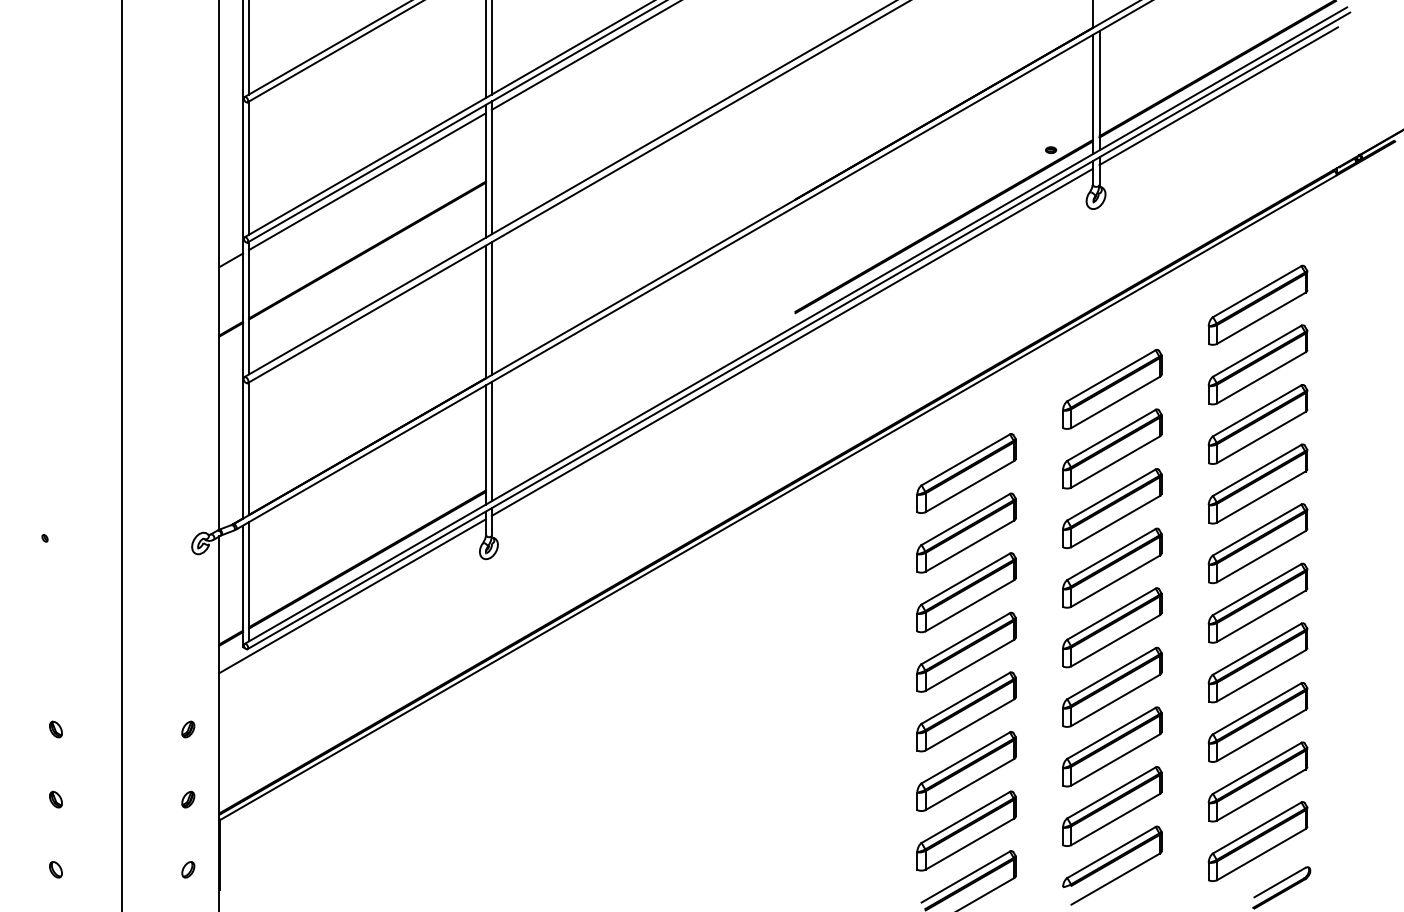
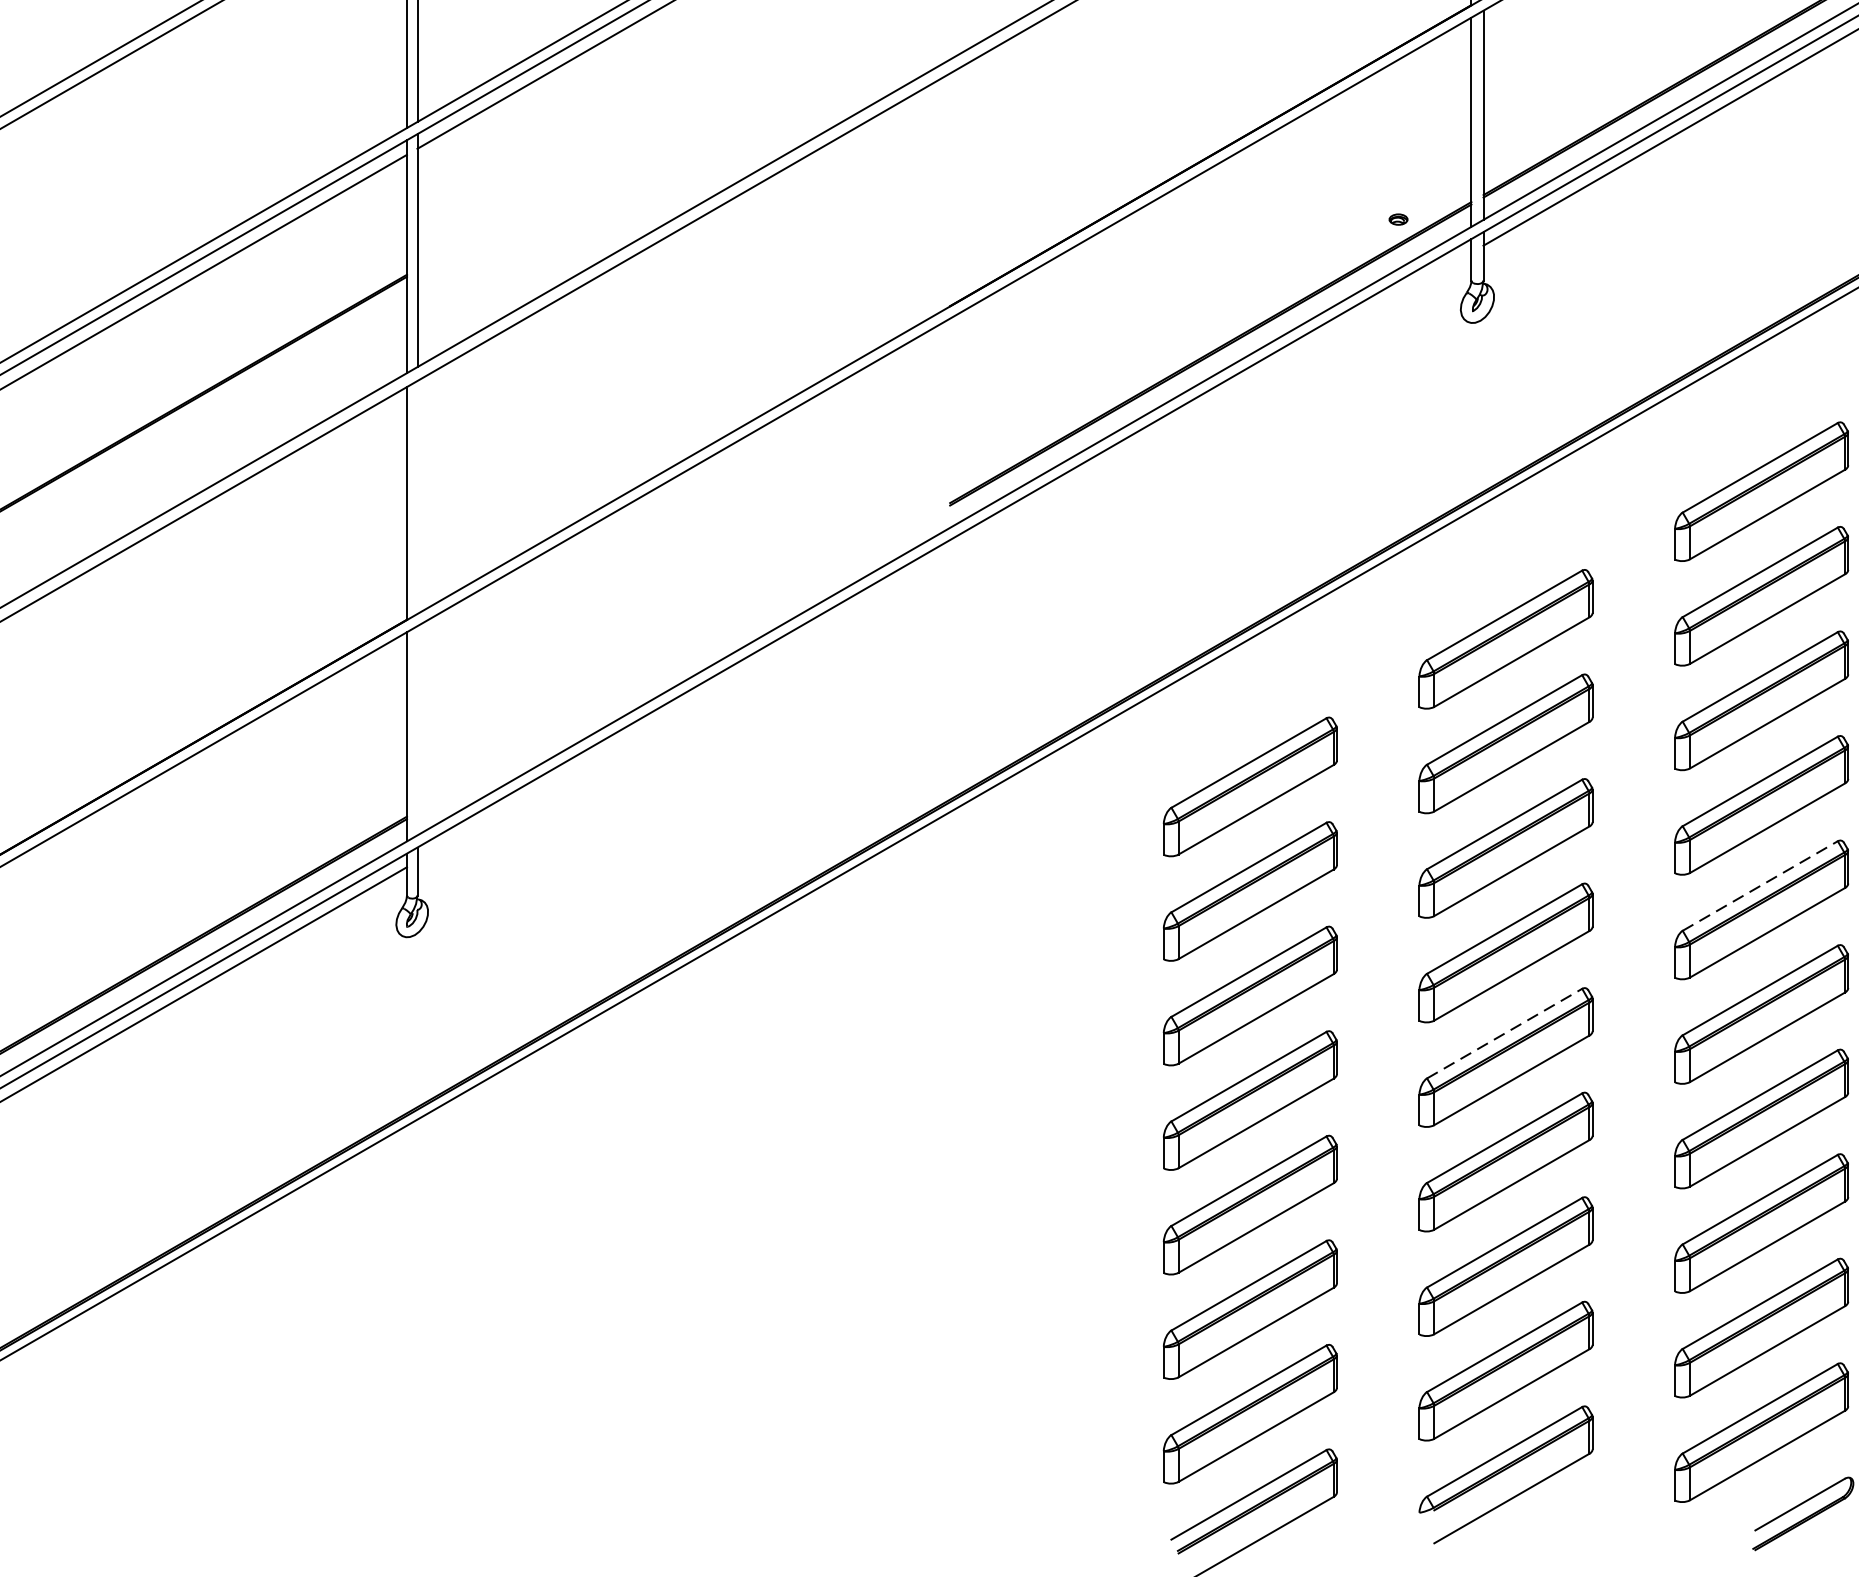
line: (491, 308) -> (416, 497), removed
line: (791, 342) -> (943, 557), removed
line: (491, 441) -> (416, 730), removed
line: (1257, 529) -> (1760, 885), solid -> dashed
line: (1111, 613) -> (1504, 1032), solid -> dashed

